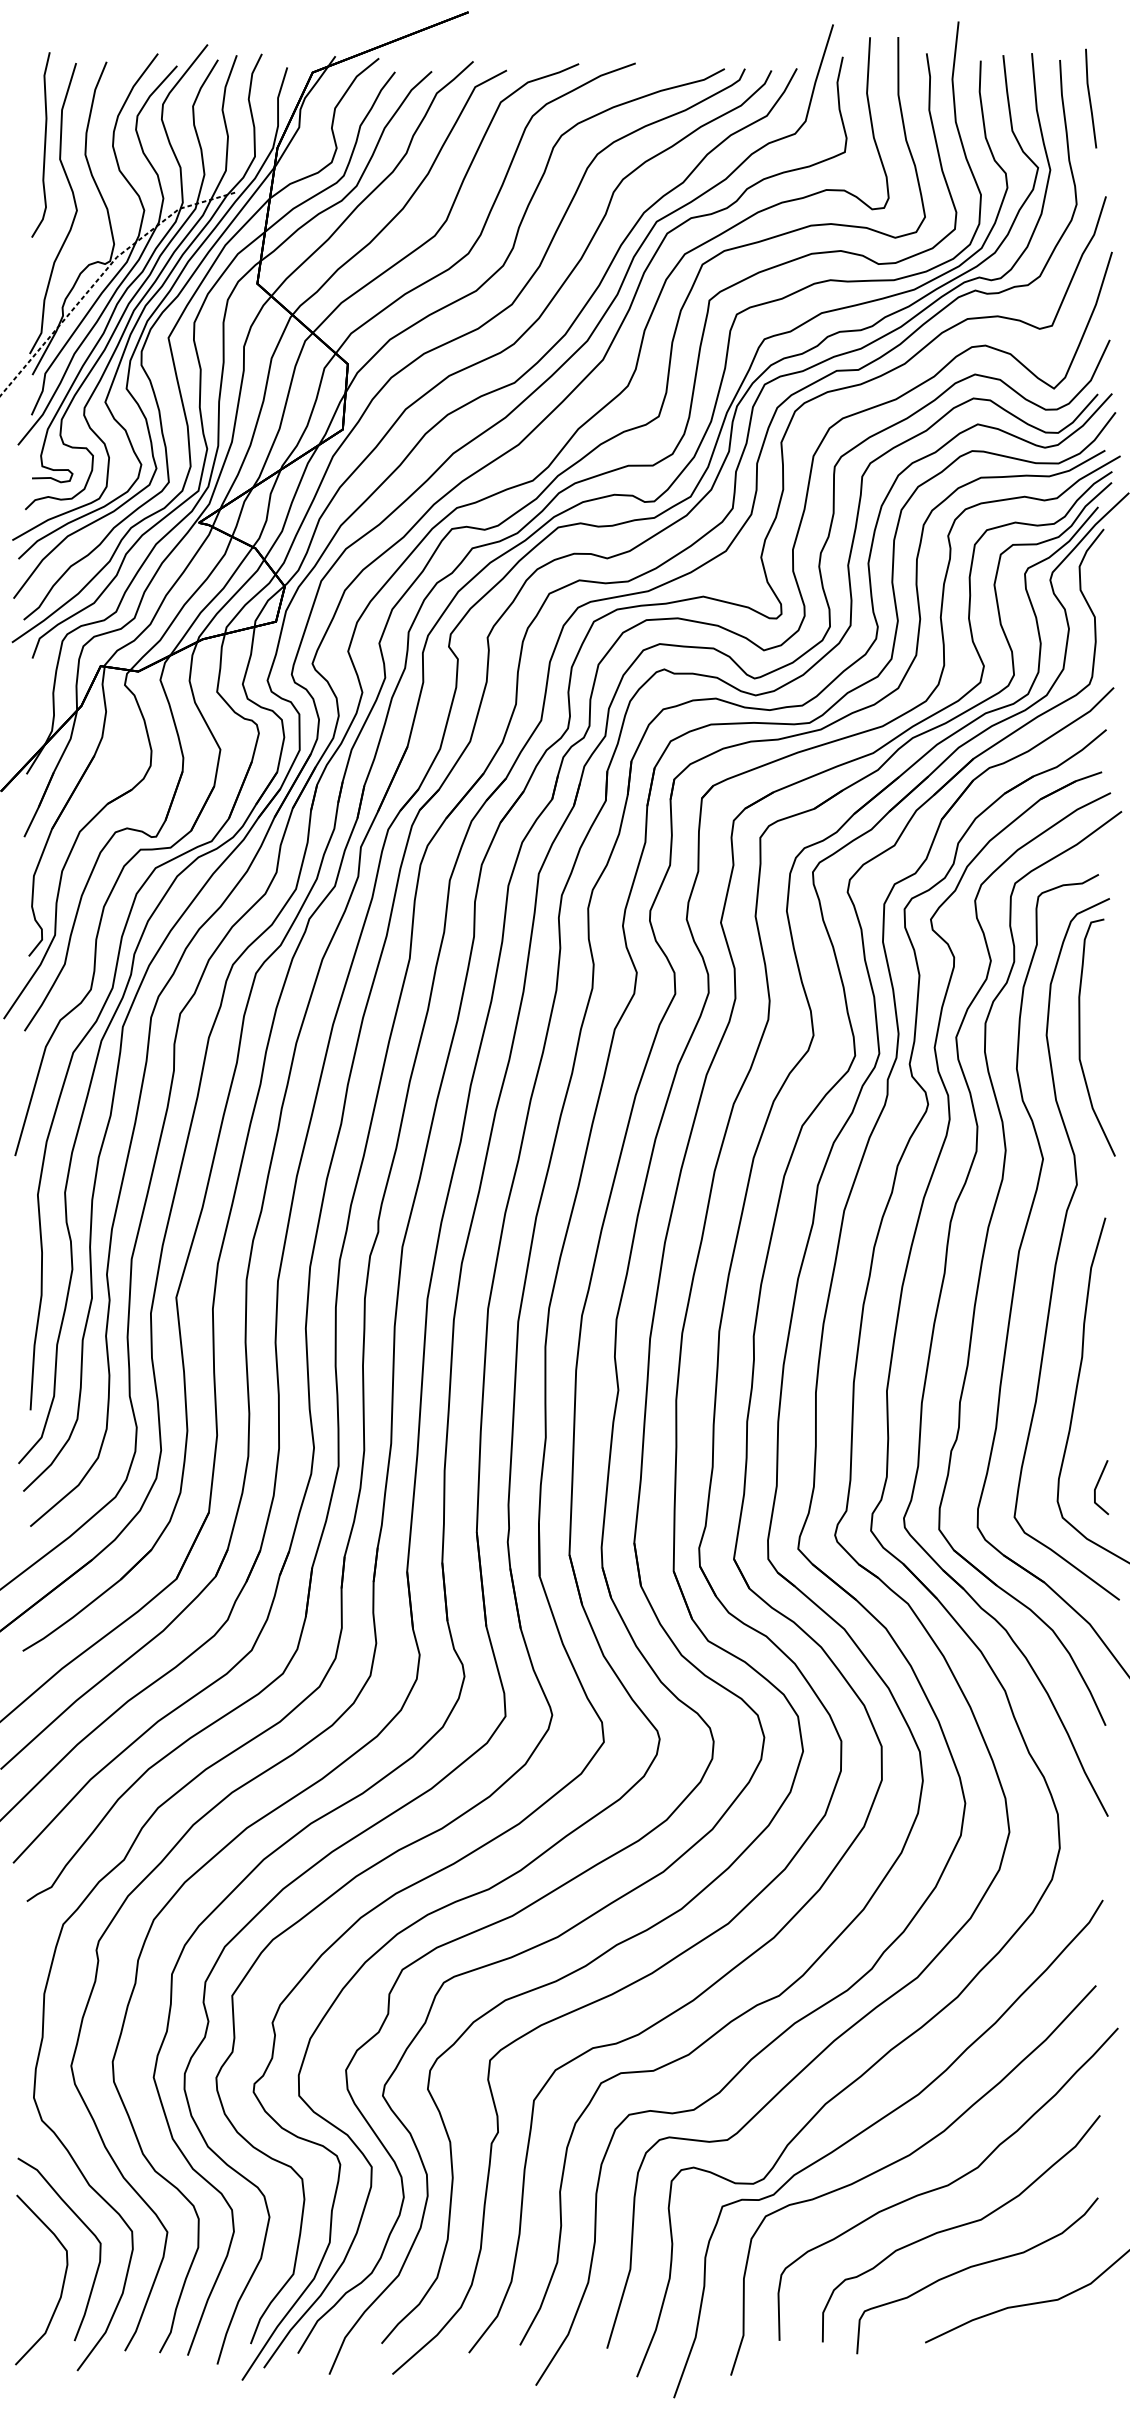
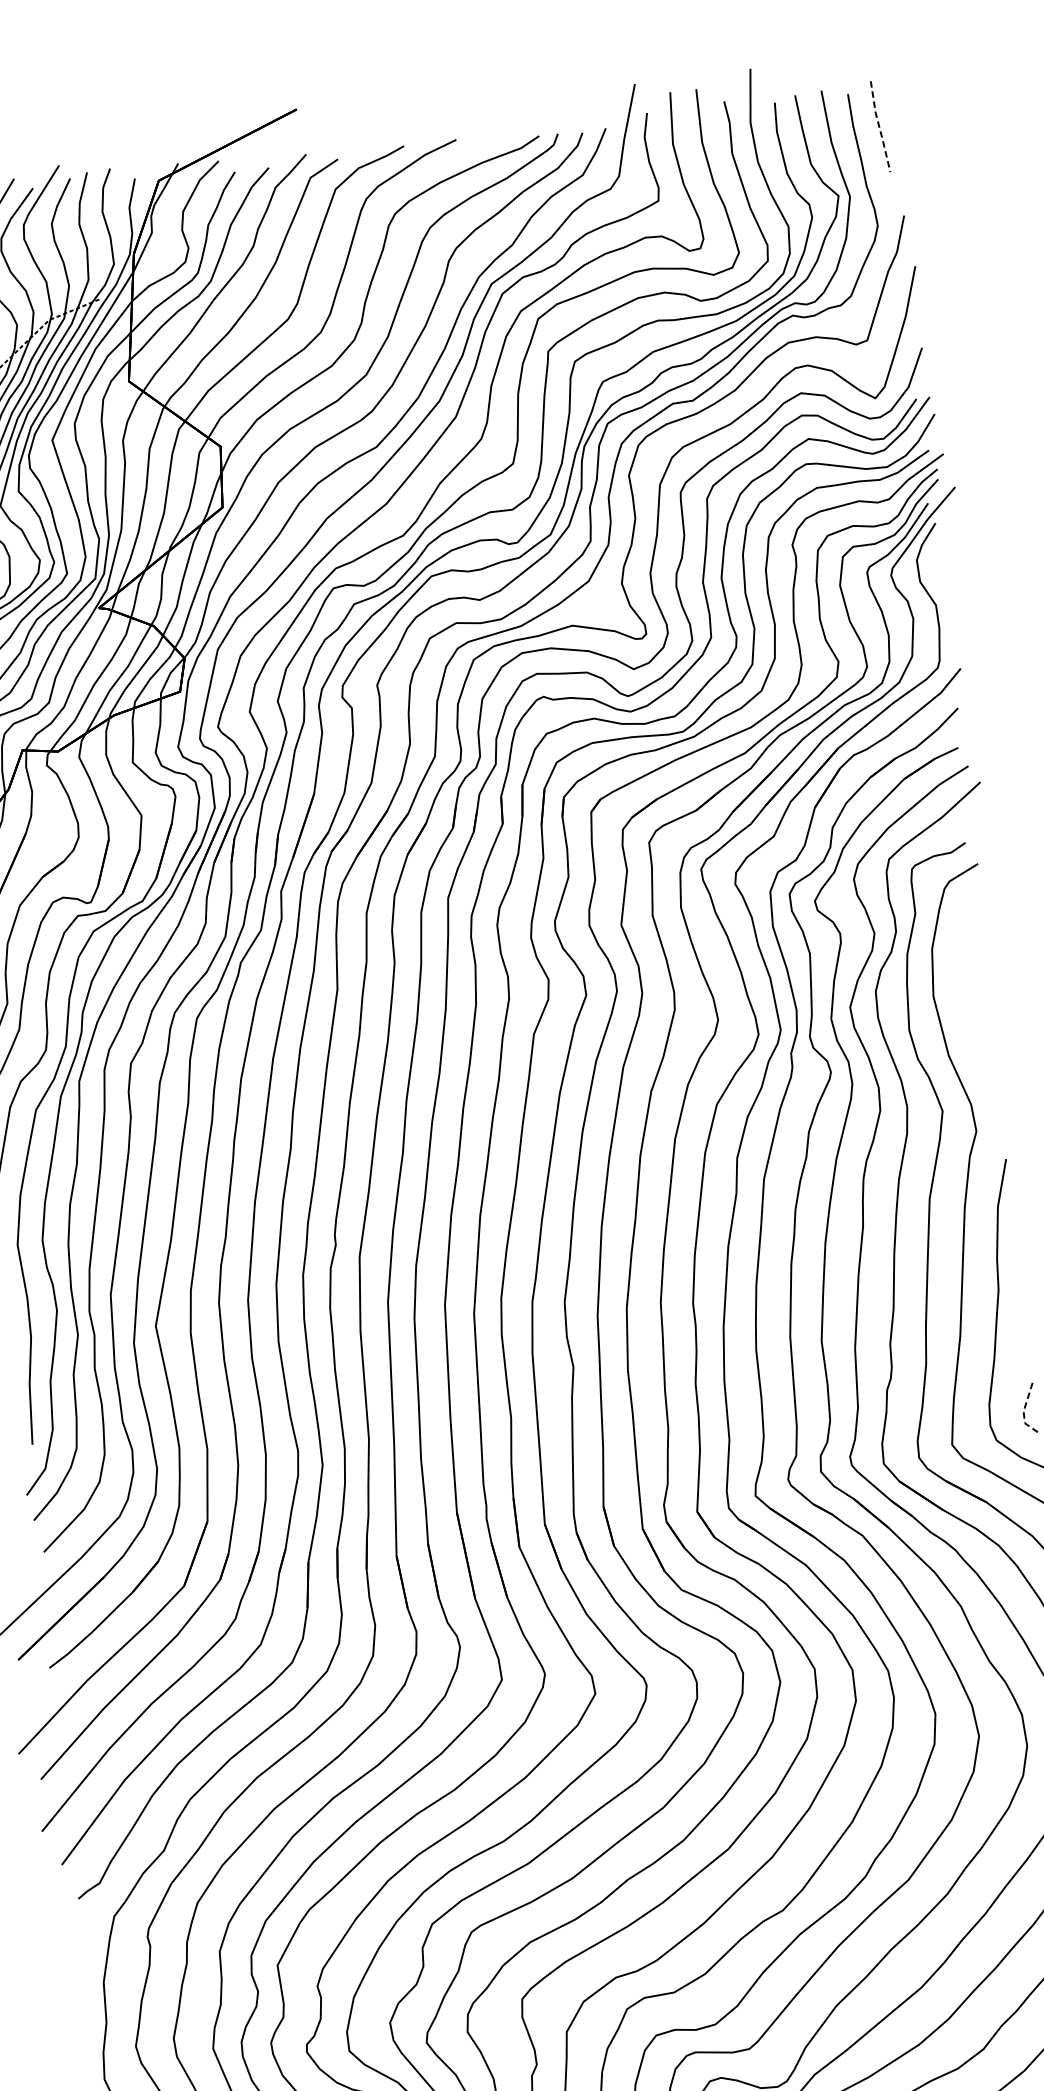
line: (1089, 99) -> (879, 127), solid -> dashed
curve: (1080, 1037) -> (964, 995), removed
line: (1094, 1489) -> (1023, 1411), solid -> dashed

